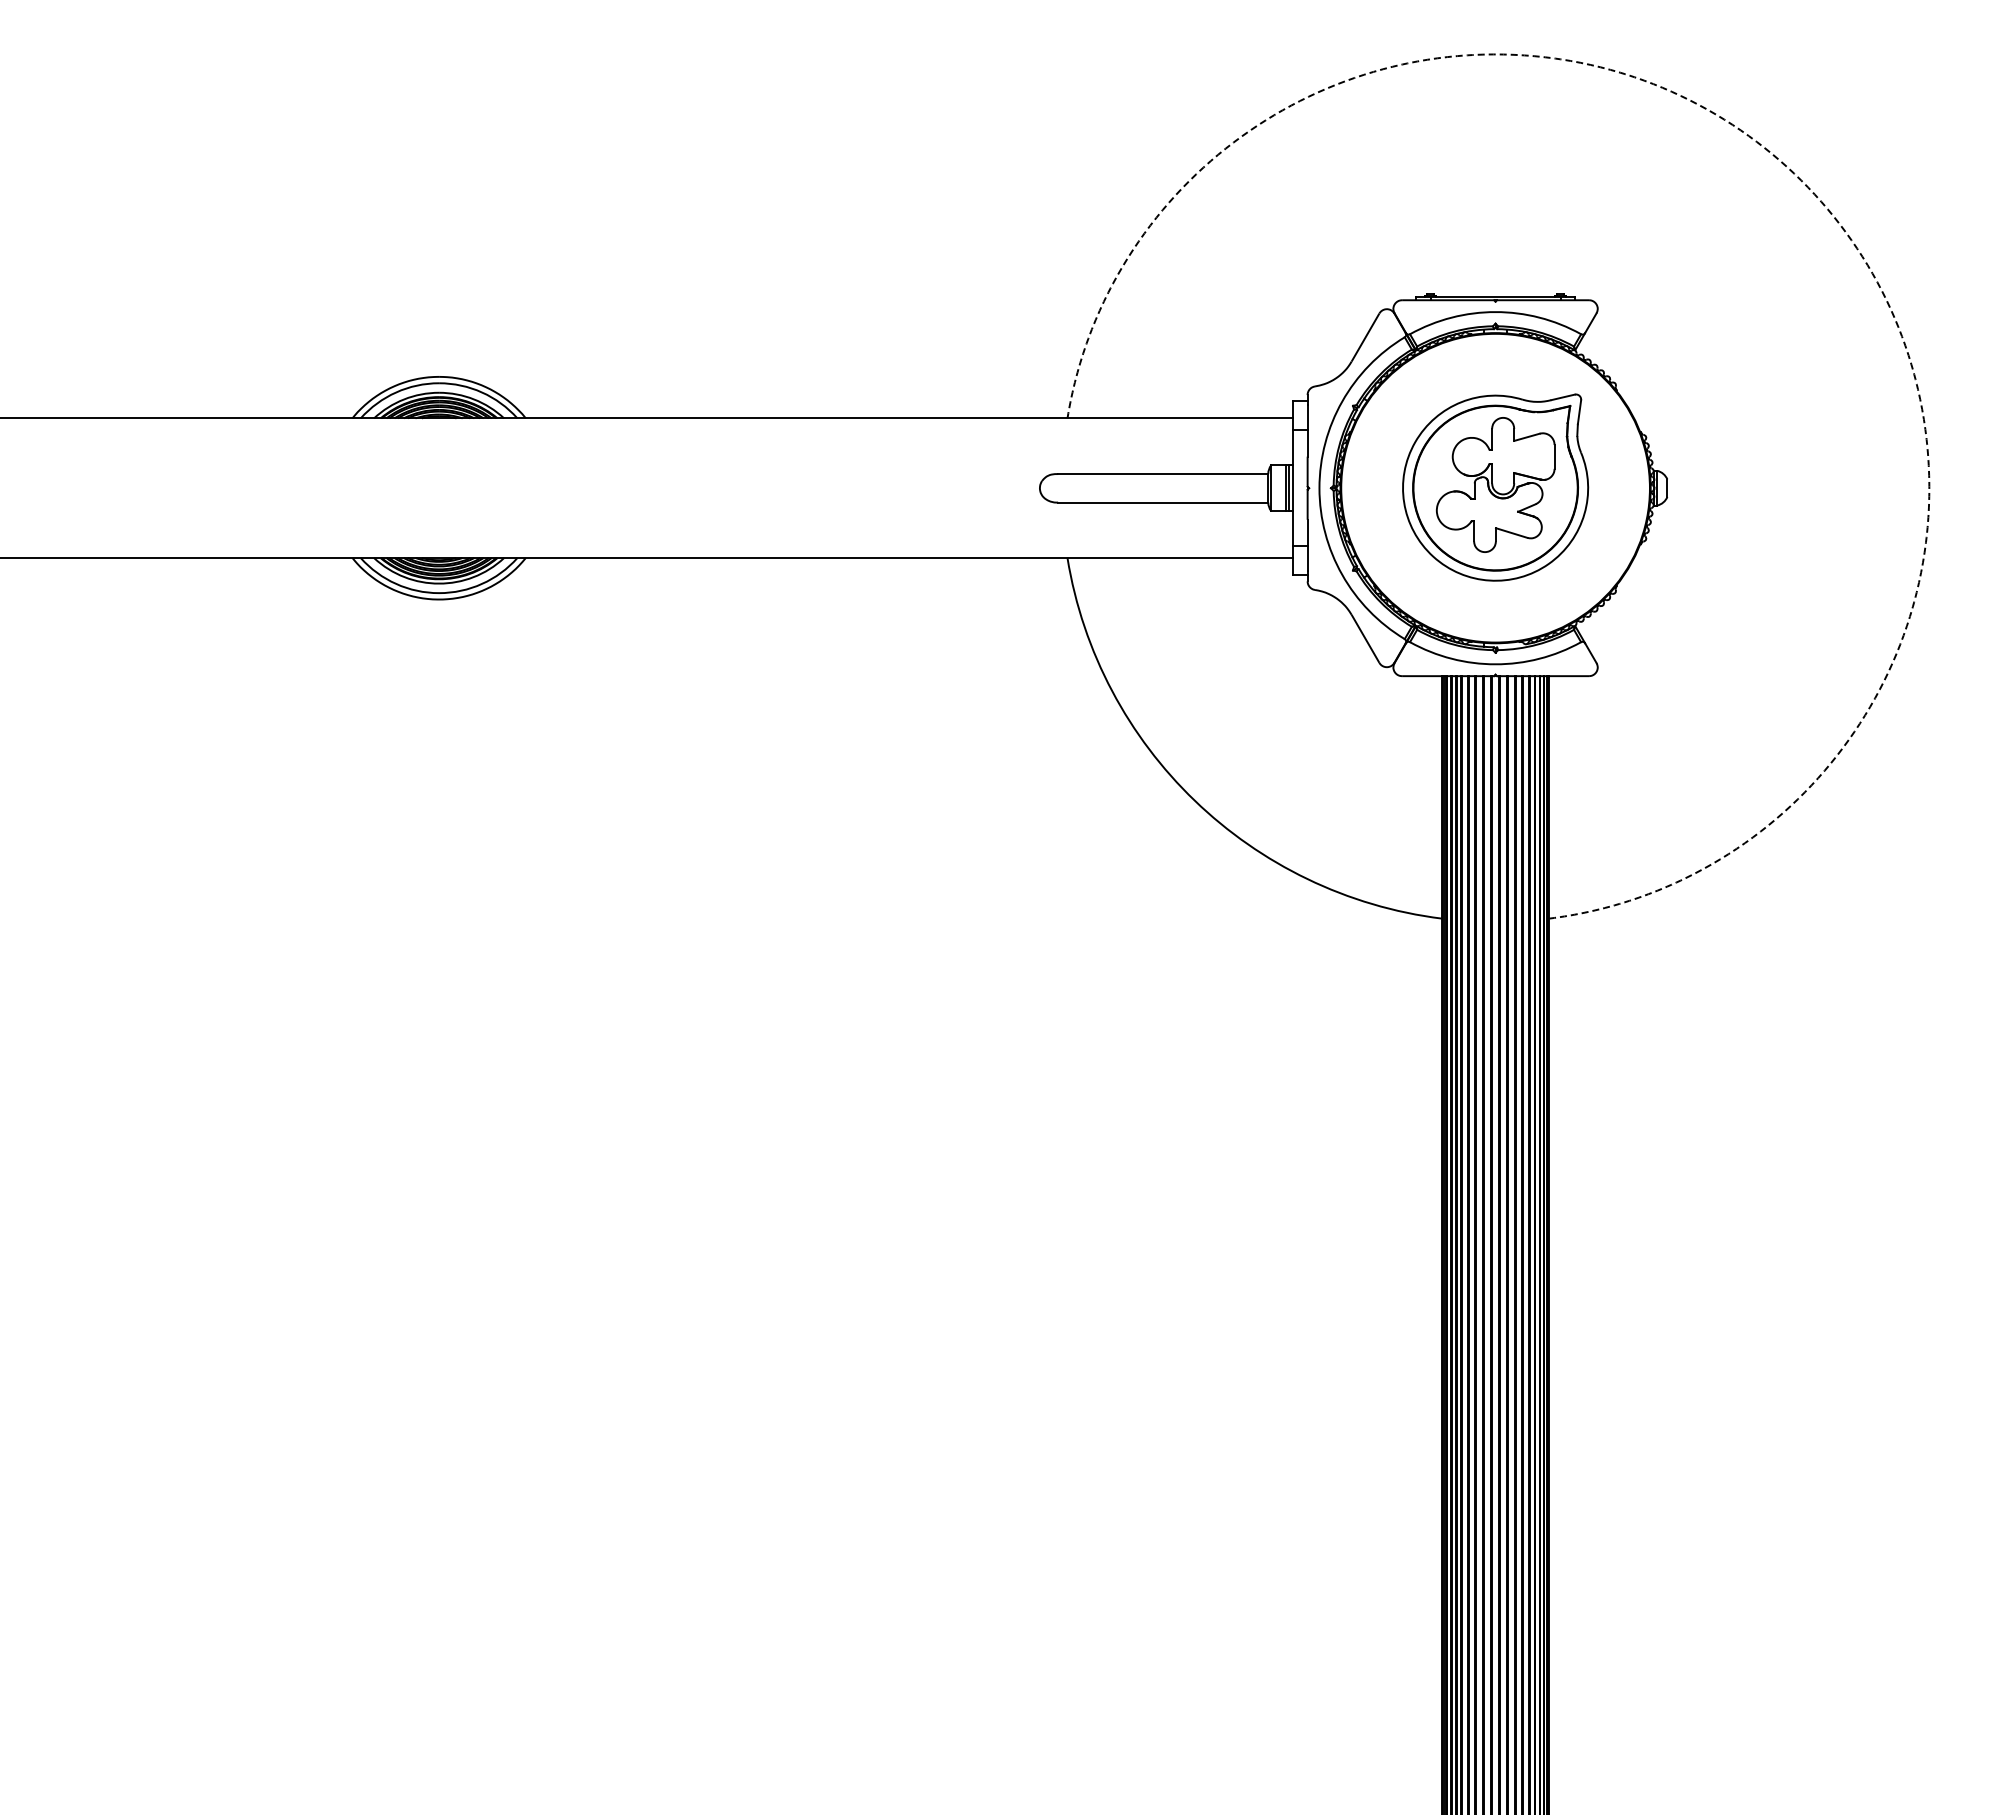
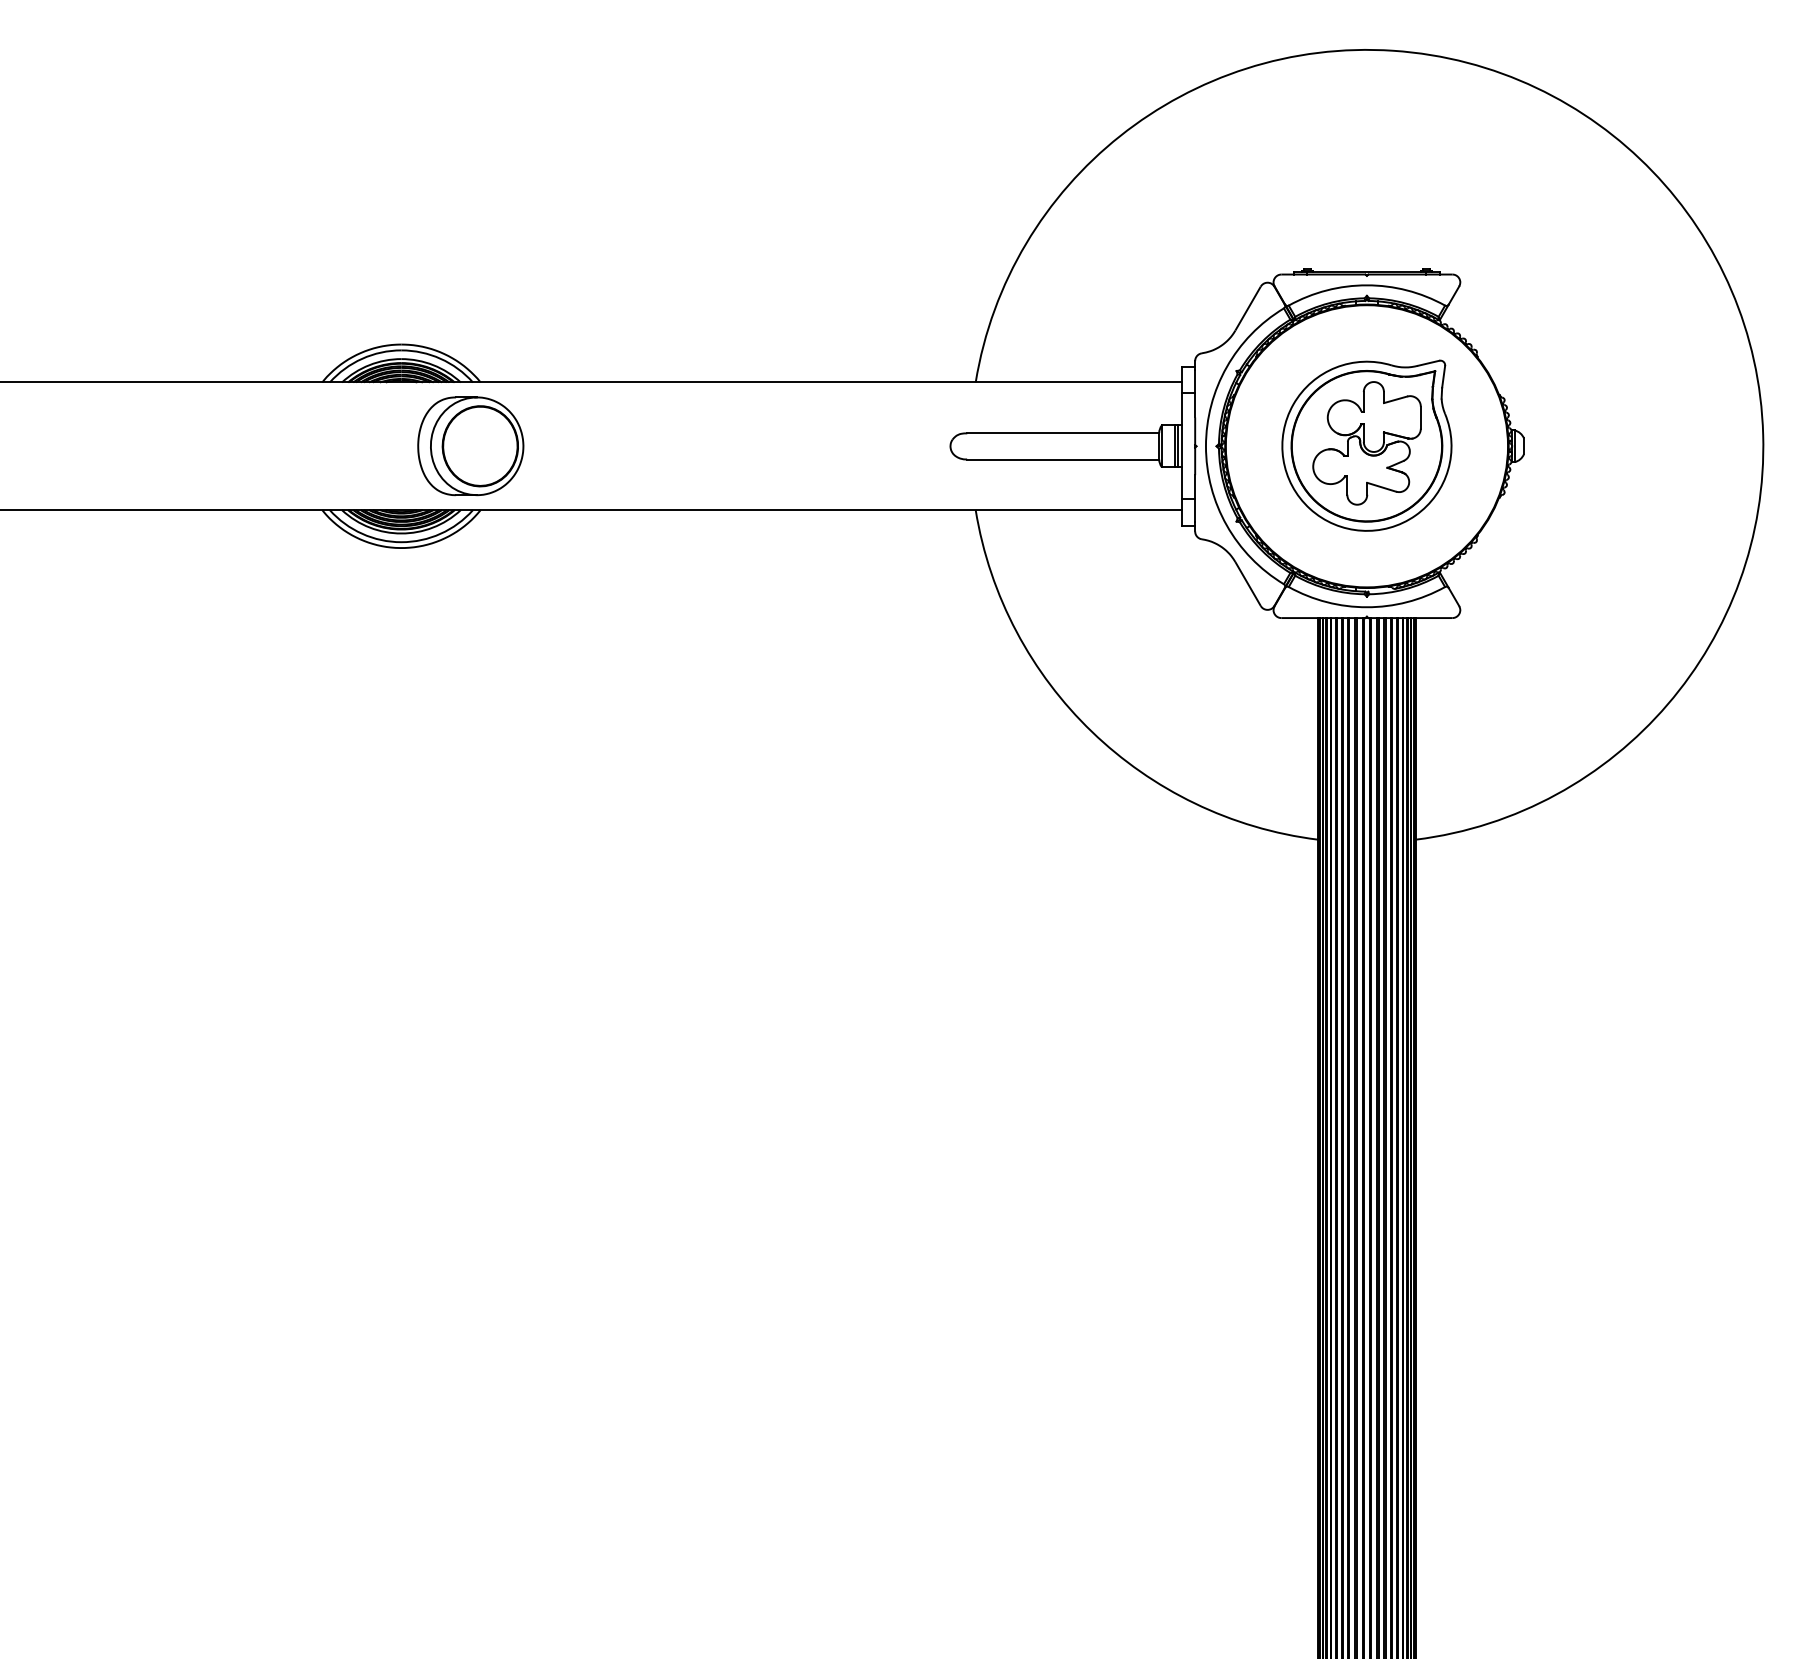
arc: (1808, 187) -> (1652, 171), dashed -> solid
part: (514, 487) -> (470, 445), added

